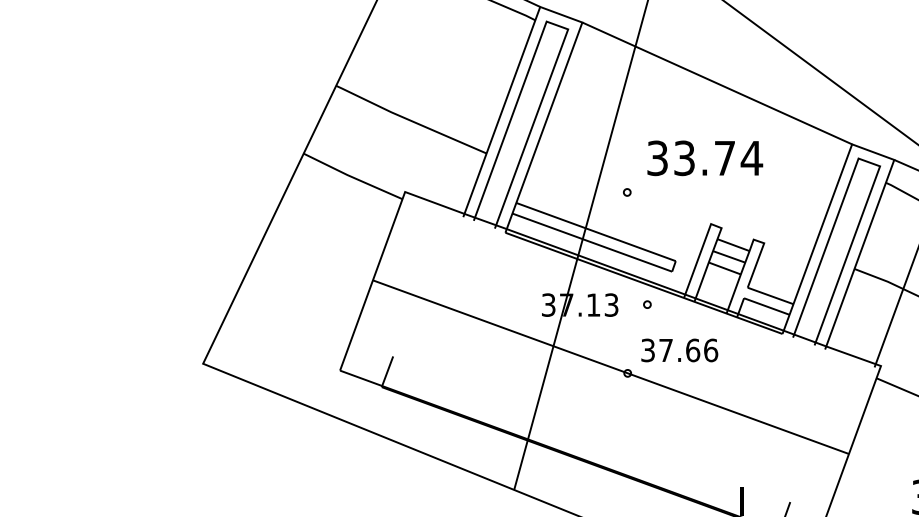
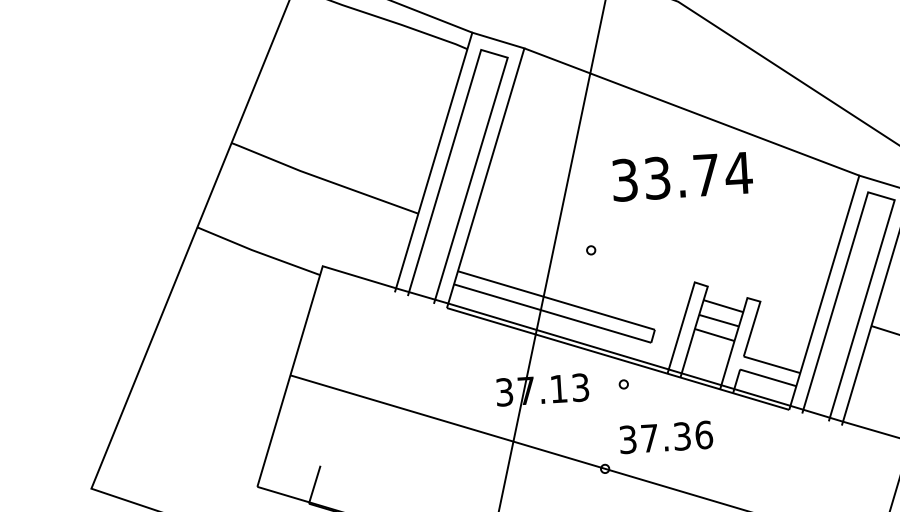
text: (705, 158) -> (682, 176), moved
text: (693, 350) -> (682, 436), 37.66 -> 37.36

